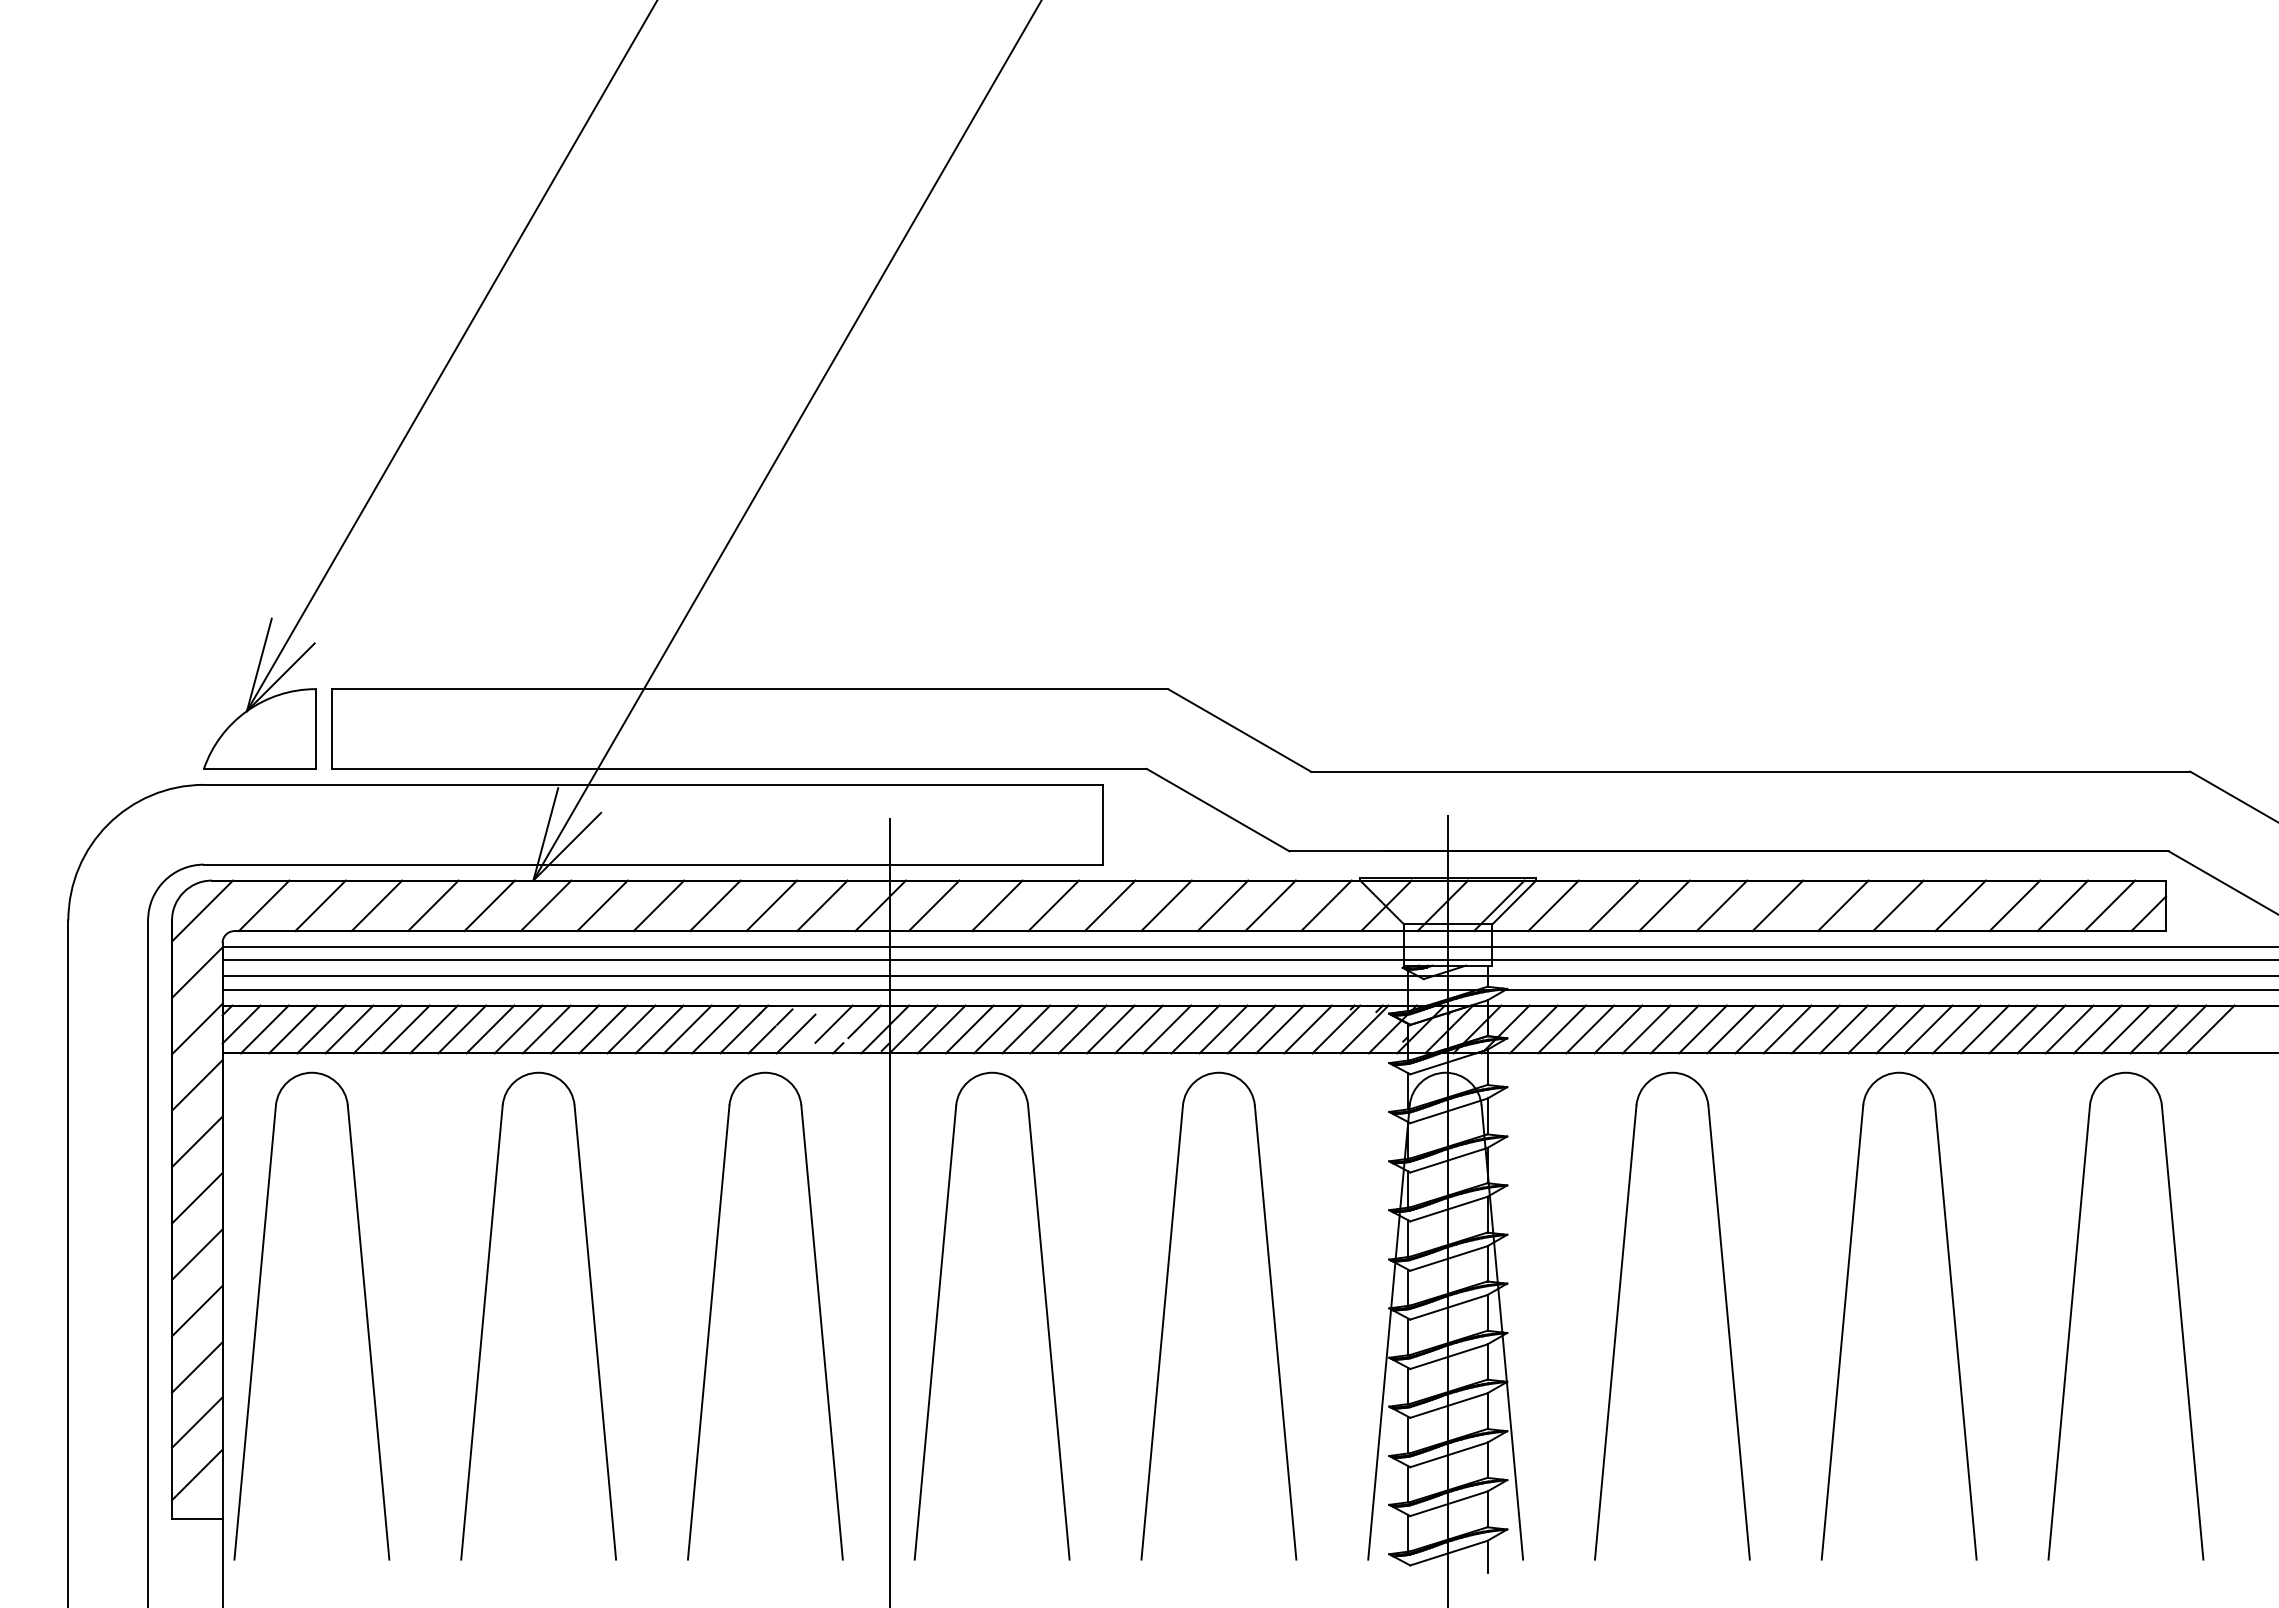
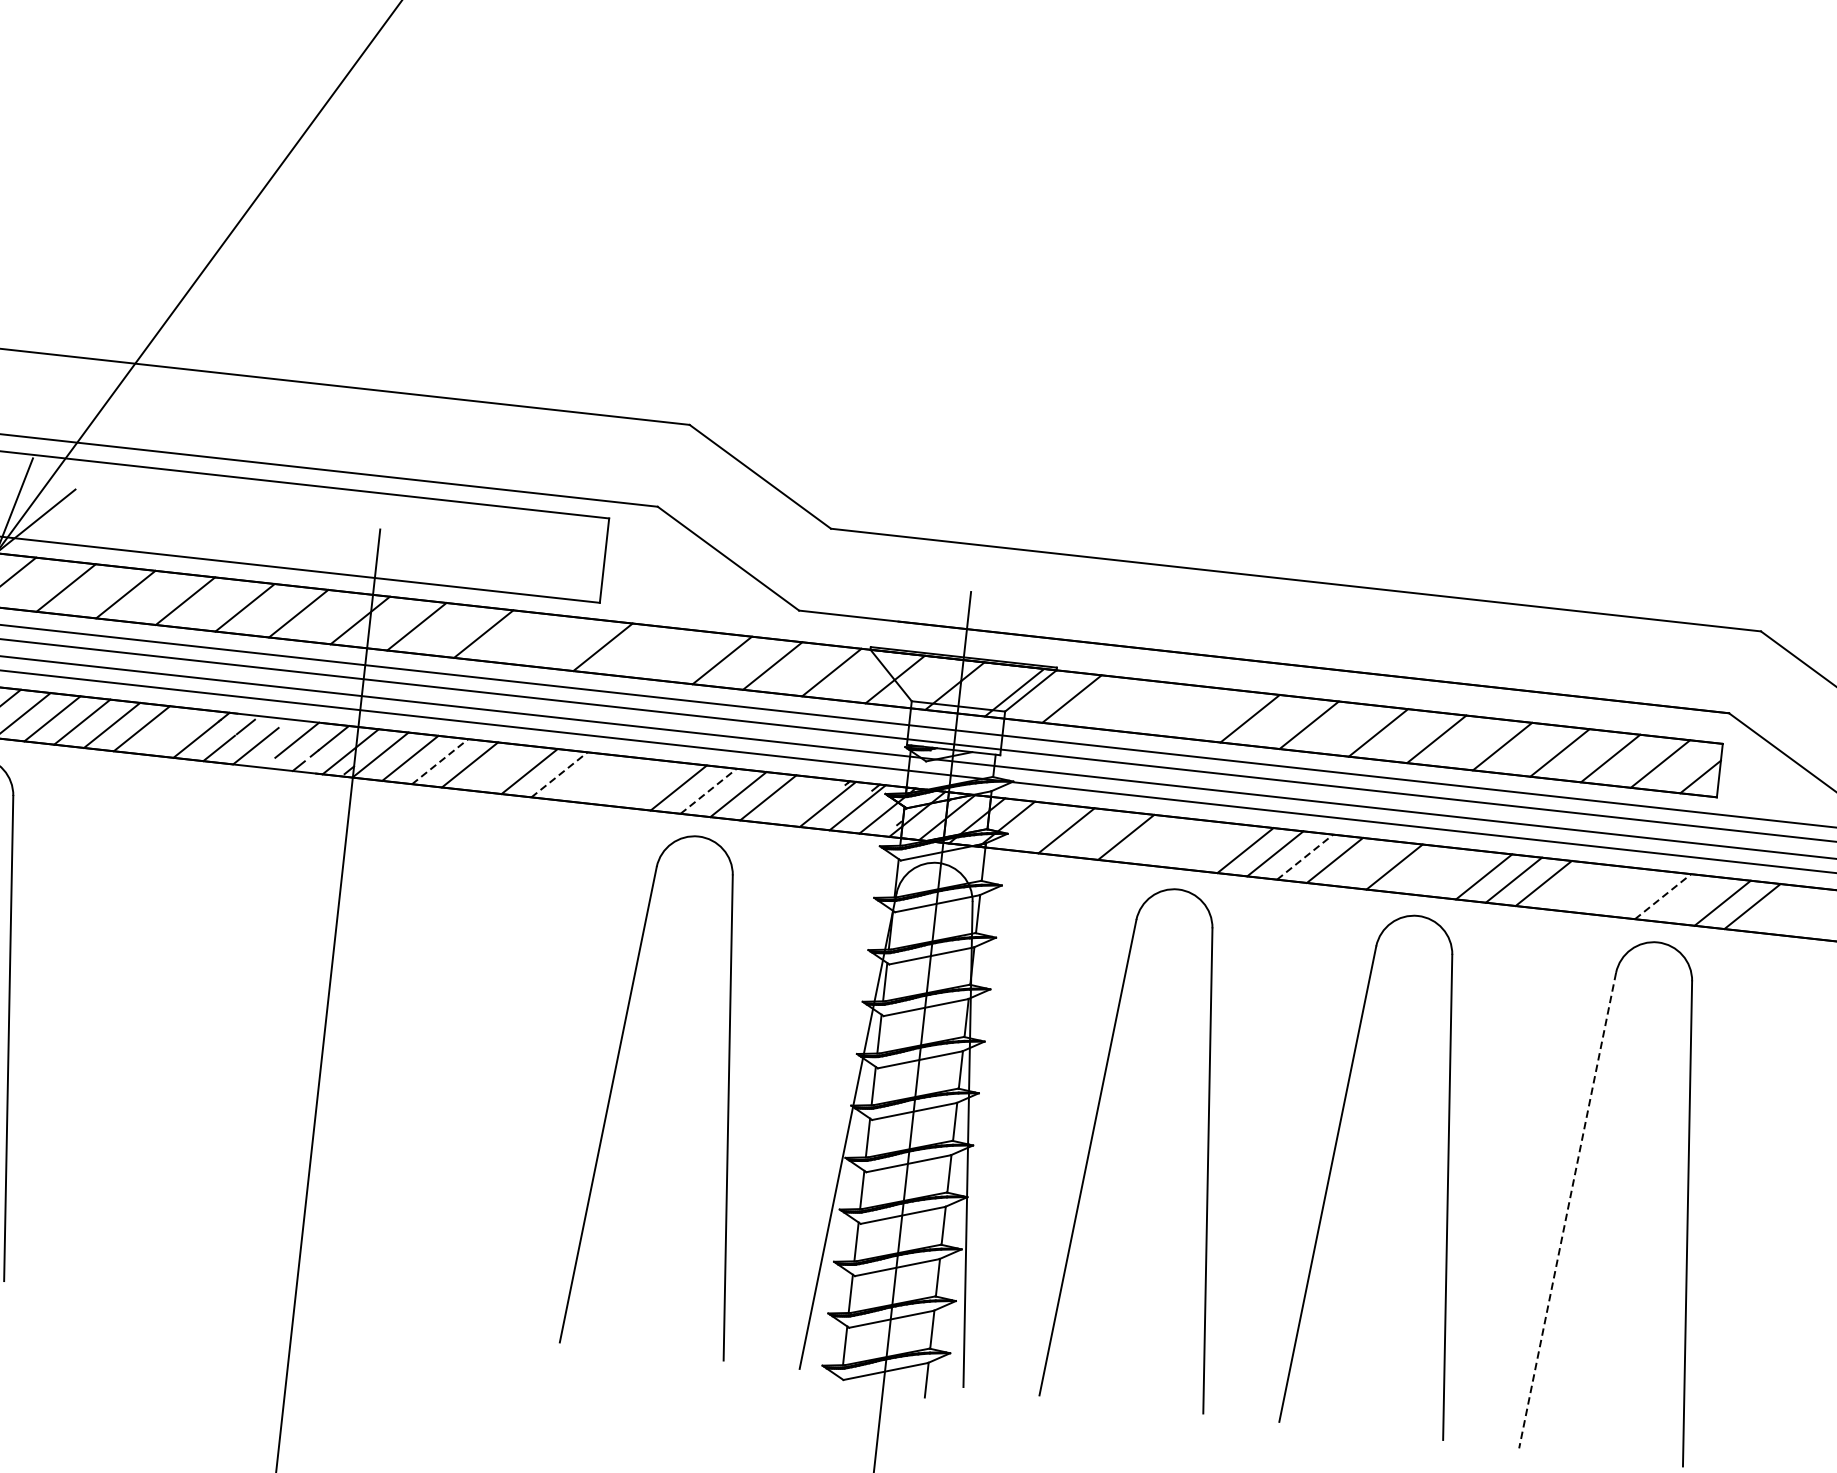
line: (1053, 905) -> (543, 640), removed
line: (1166, 905) -> (662, 653), removed
line: (1613, 905) -> (1135, 705), removed
line: (1664, 905) -> (1189, 711), removed
line: (715, 1029) -> (171, 732), removed
line: (969, 1029) -> (439, 761), solid -> dashed
line: (1026, 1029) -> (500, 768), removed
line: (1082, 1029) -> (559, 774), solid -> dashed
line: (1110, 1029) -> (588, 778), removed
line: (1138, 1029) -> (618, 781), removed
line: (1167, 1029) -> (649, 784), removed
line: (1223, 1029) -> (708, 791), solid -> dashed
line: (1308, 1029) -> (798, 801), removed
line: (1533, 1029) -> (1036, 827), removed
line: (1590, 1029) -> (1096, 834), removed
line: (1646, 1029) -> (1155, 840), removed
line: (1674, 1029) -> (1185, 843), removed
line: (1702, 1029) -> (1215, 847), removed
line: (1787, 1029) -> (1305, 857), solid -> dashed
line: (1843, 1029) -> (1364, 863), removed
line: (1900, 1029) -> (1424, 870), removed
line: (1928, 1029) -> (1454, 873), removed
line: (2041, 1029) -> (1573, 886), removed
line: (2069, 1029) -> (1603, 890), removed
line: (2097, 1029) -> (1632, 893), removed
line: (2126, 1029) -> (1663, 896), solid -> dashed
line: (2154, 1029) -> (1693, 900), removed
part: (818, 1307) -> (247, 1038), removed
part: (938, 1313) -> (373, 1058), removed
line: (2069, 1333) -> (1567, 1211), solid -> dashed

